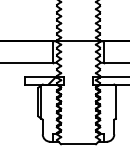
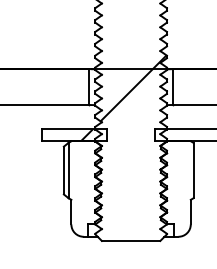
hatch: (79, 52) -> (132, 87), added

